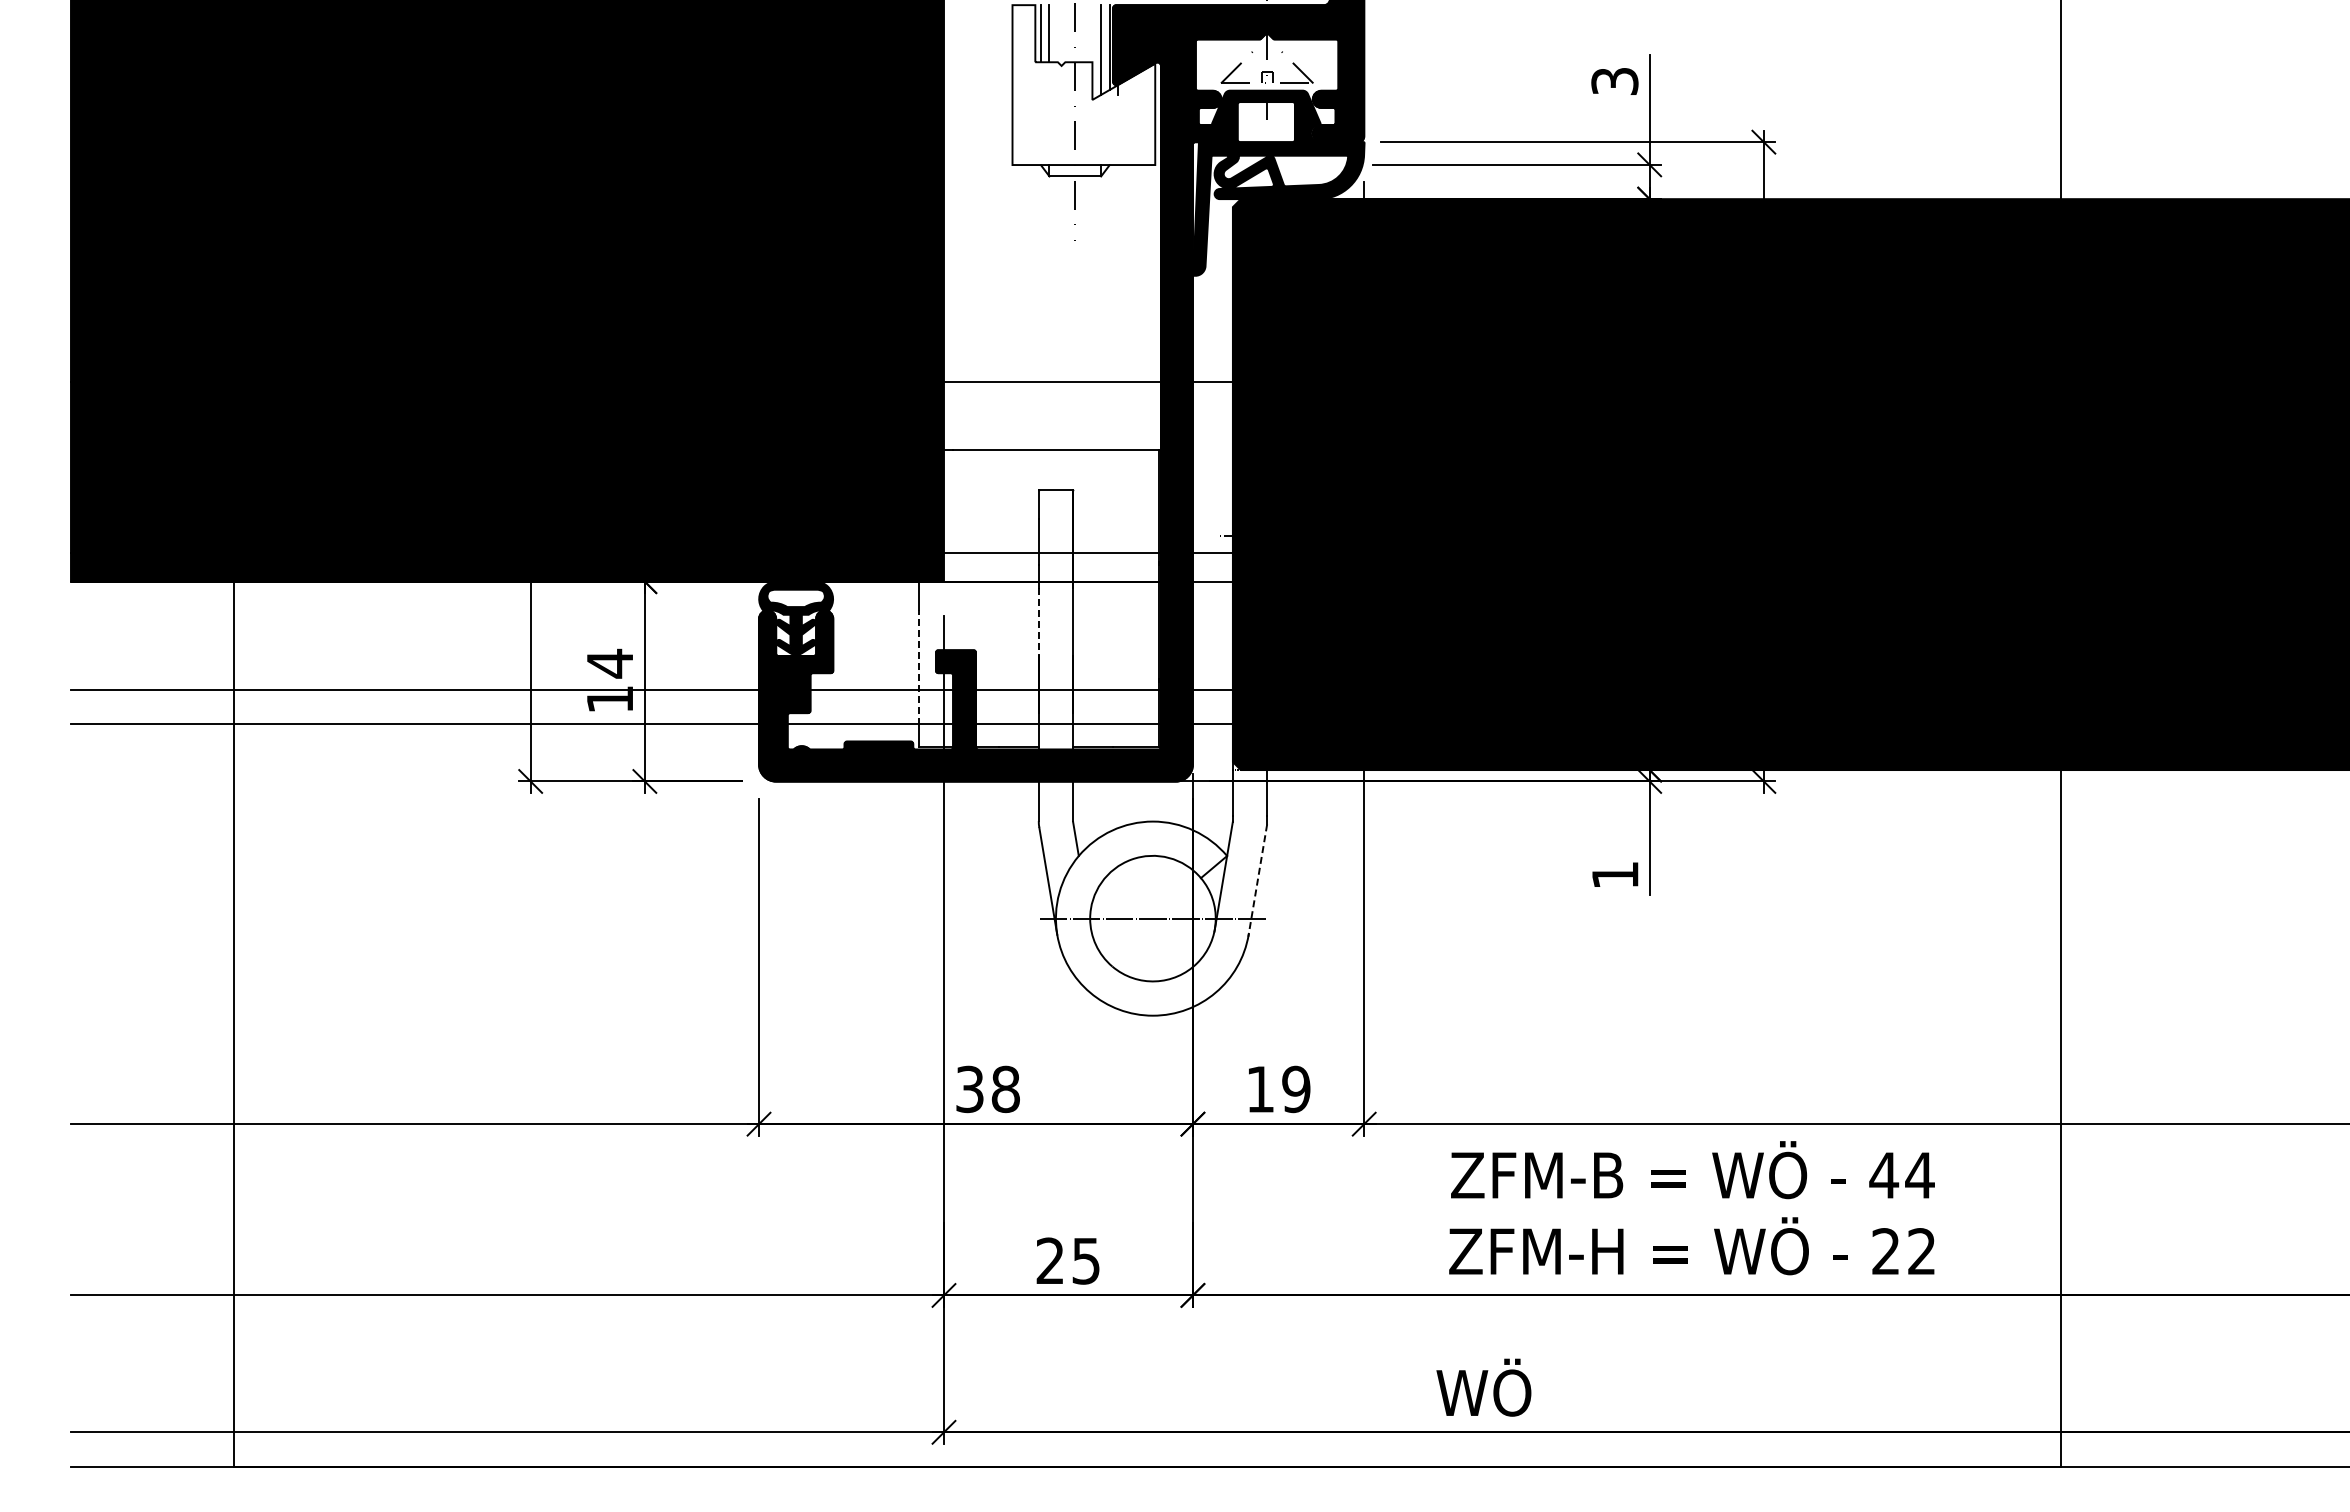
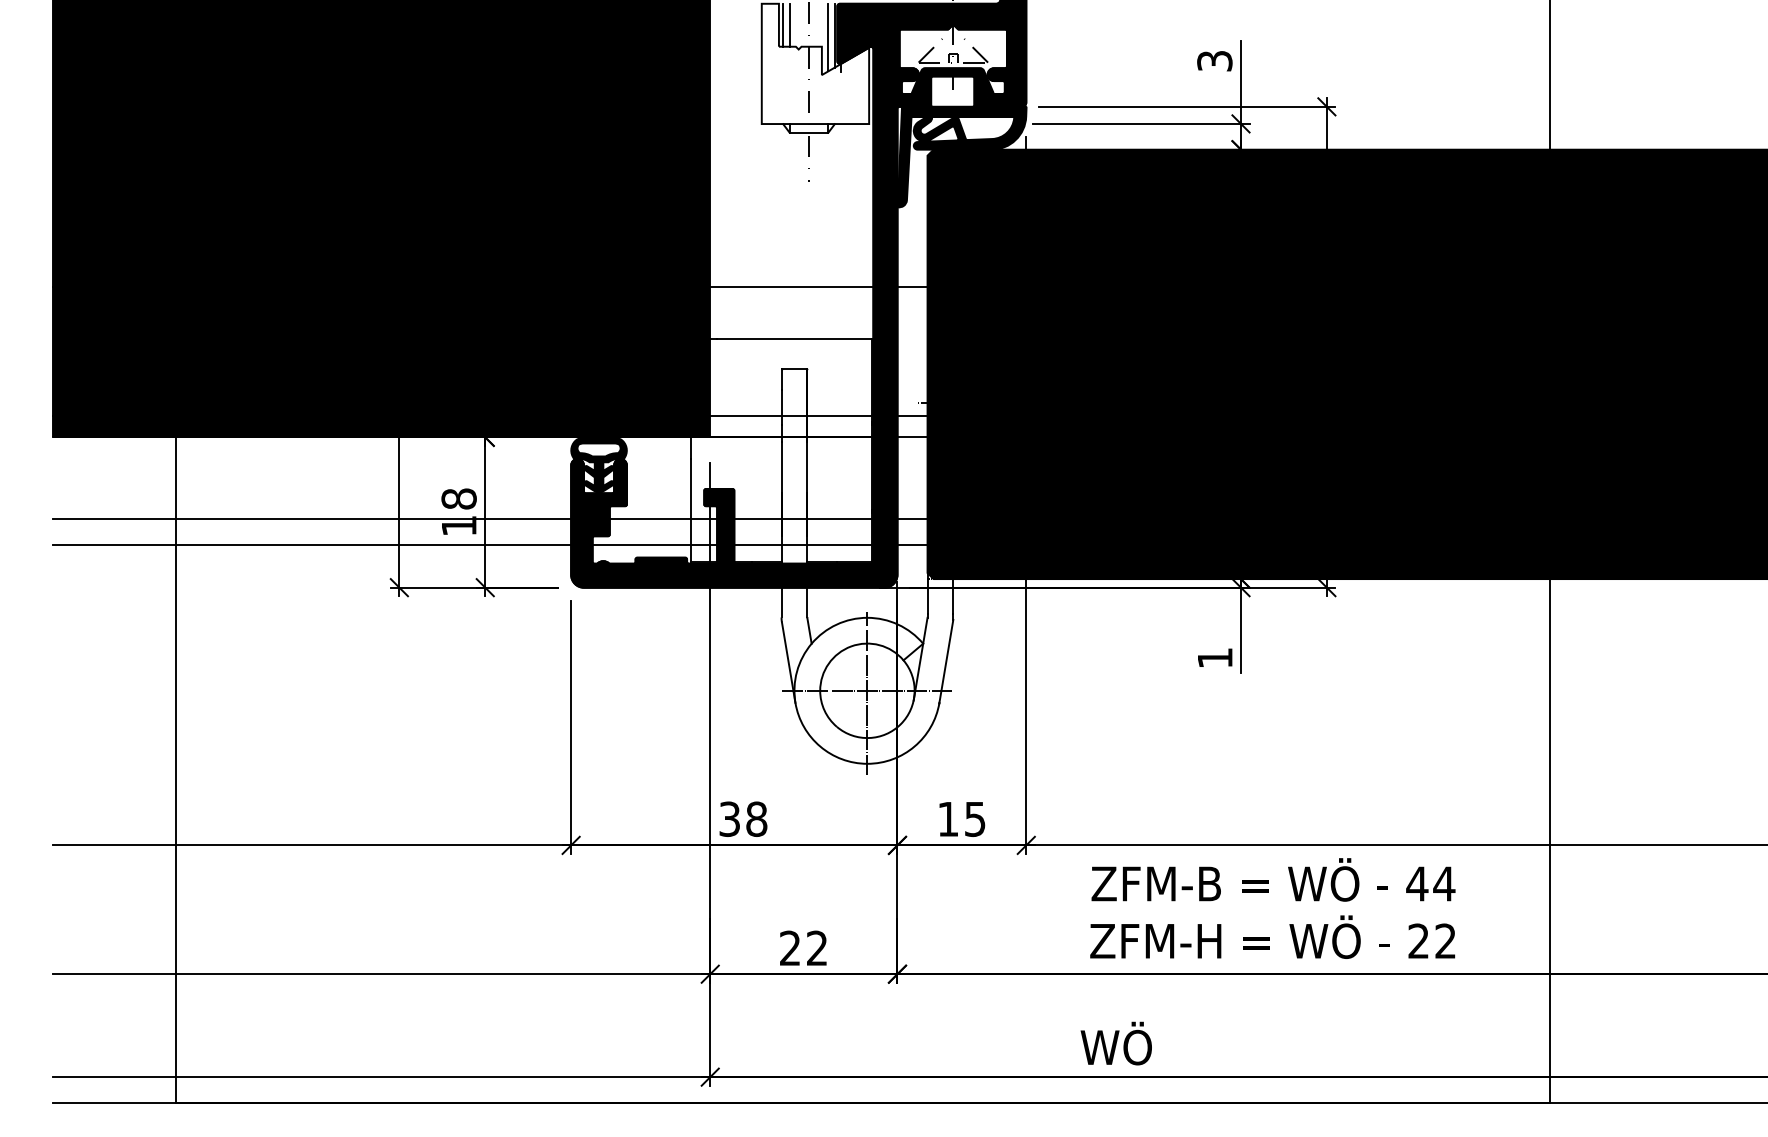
line: (1038, 622) -> (781, 468), dashed -> solid
text: (609, 663) -> (458, 498), 14 -> 18
line: (918, 666) -> (691, 501), dashed -> solid
line: (1257, 879) -> (946, 661), dashed -> solid
line: (1152, 922) -> (867, 693), added
text: (1296, 1088) -> (975, 818), 19 -> 15
text: (1085, 1260) -> (816, 947), 25 -> 22

